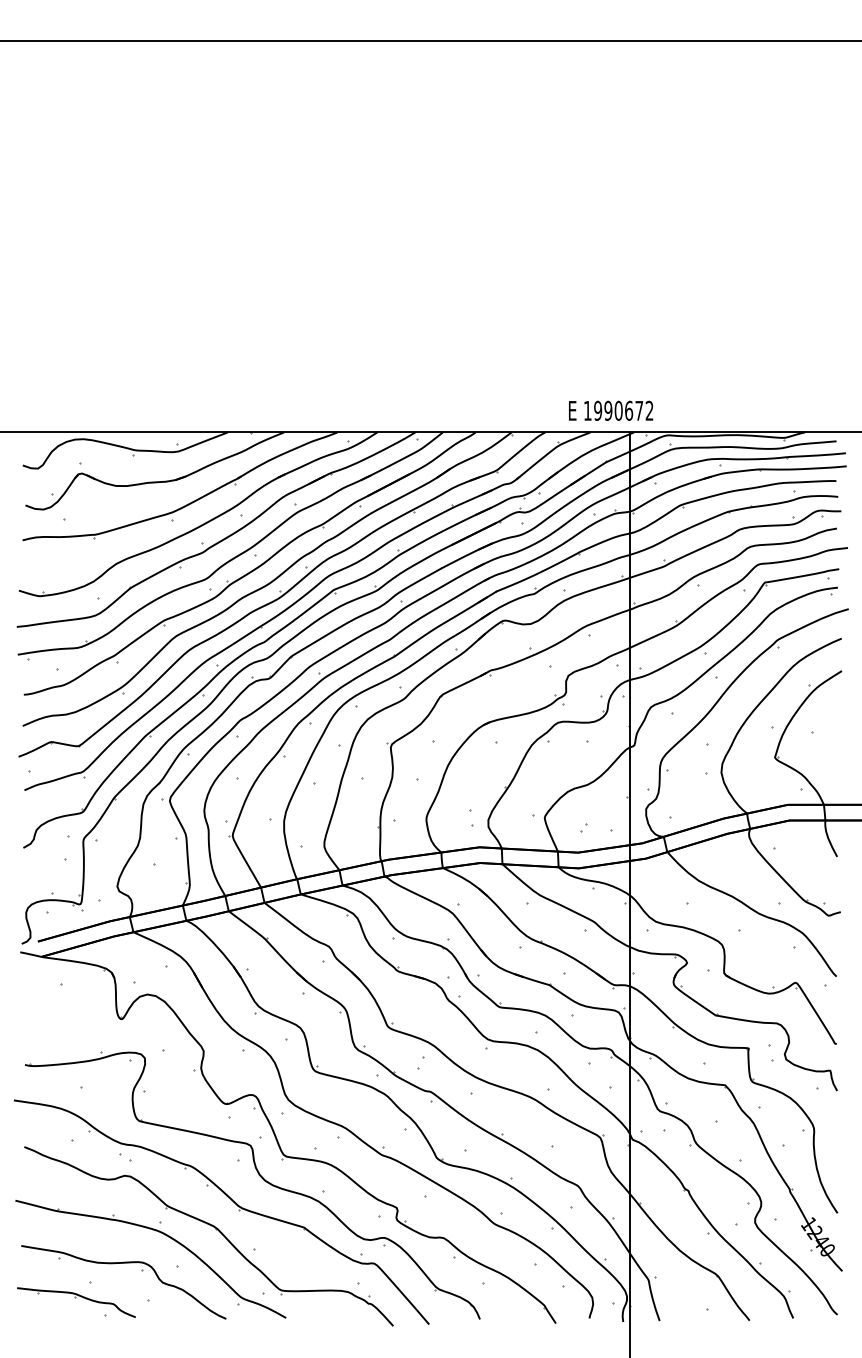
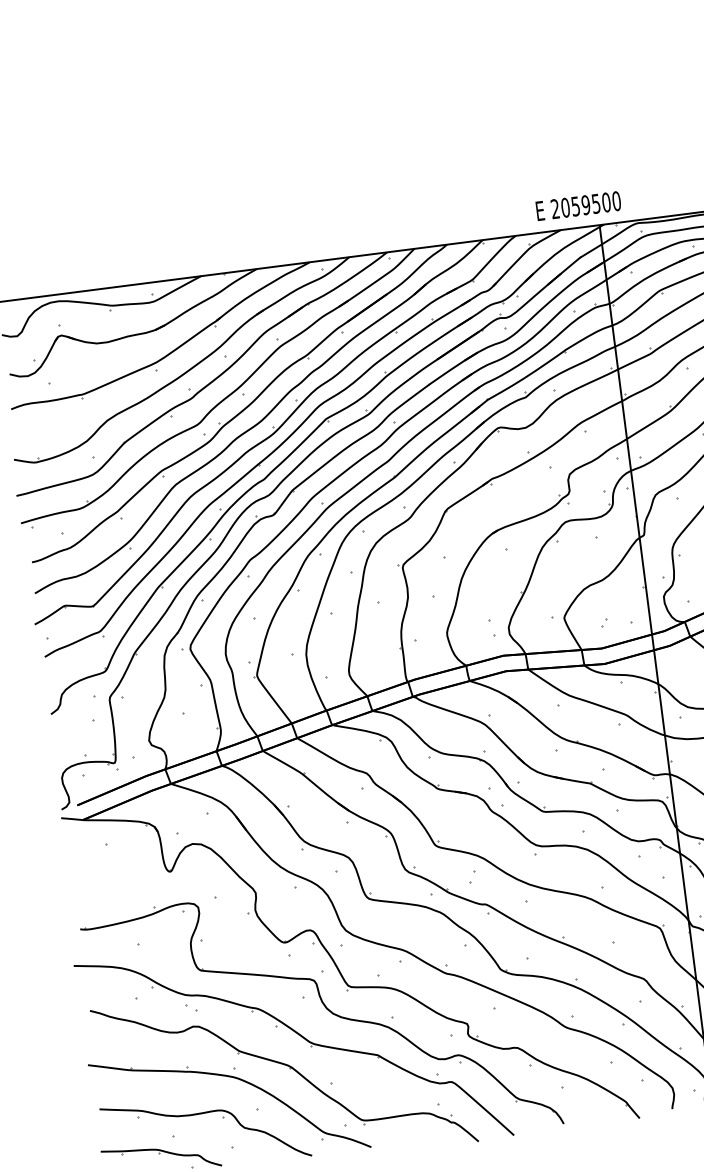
text: (618, 410) -> (585, 204), 1990672 -> 2059500

